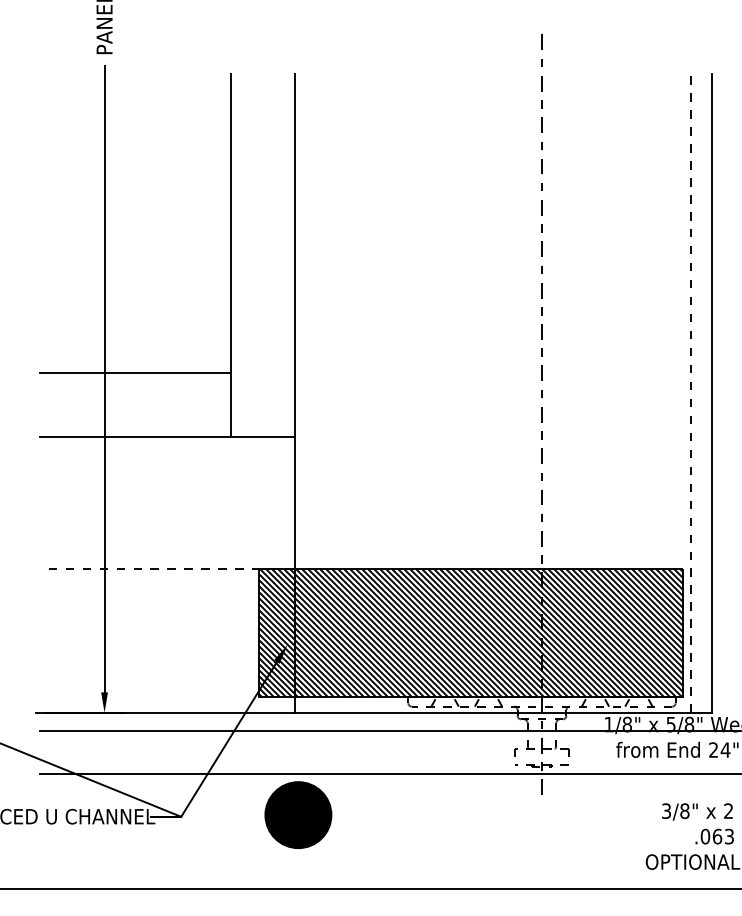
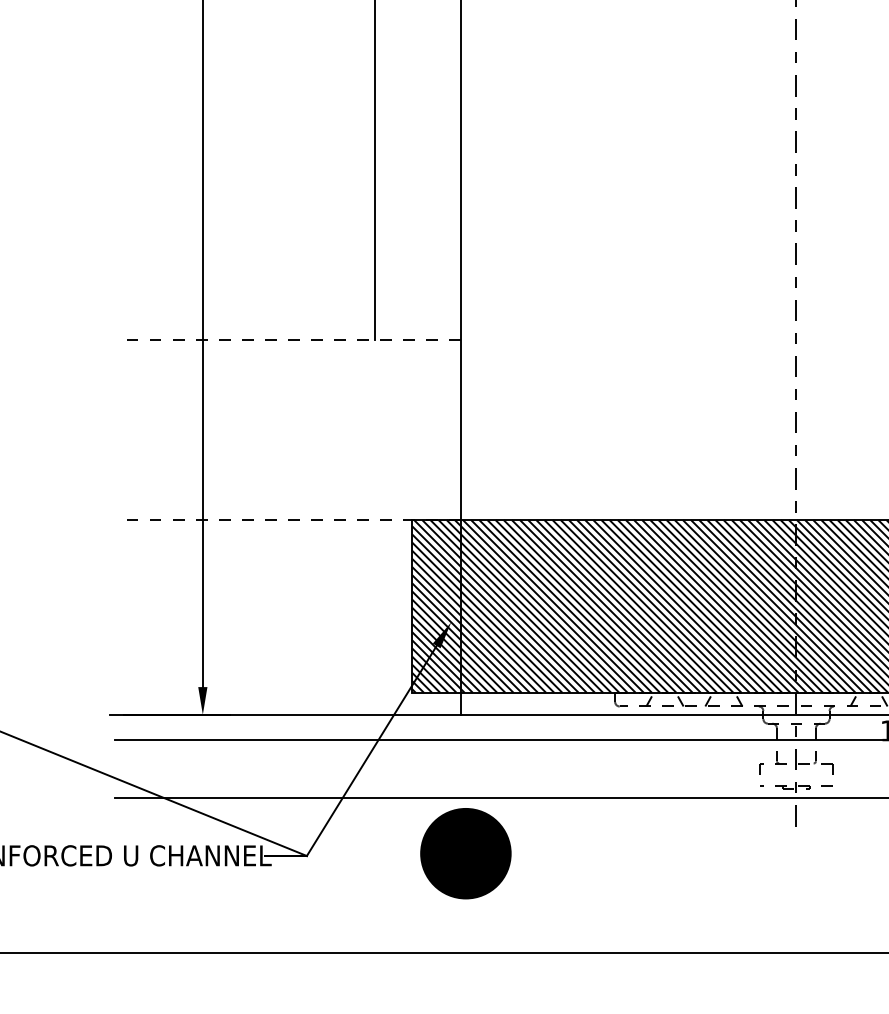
line: (135, 373) -> (244, 254), removed
line: (166, 436) -> (286, 339), solid -> dashed

